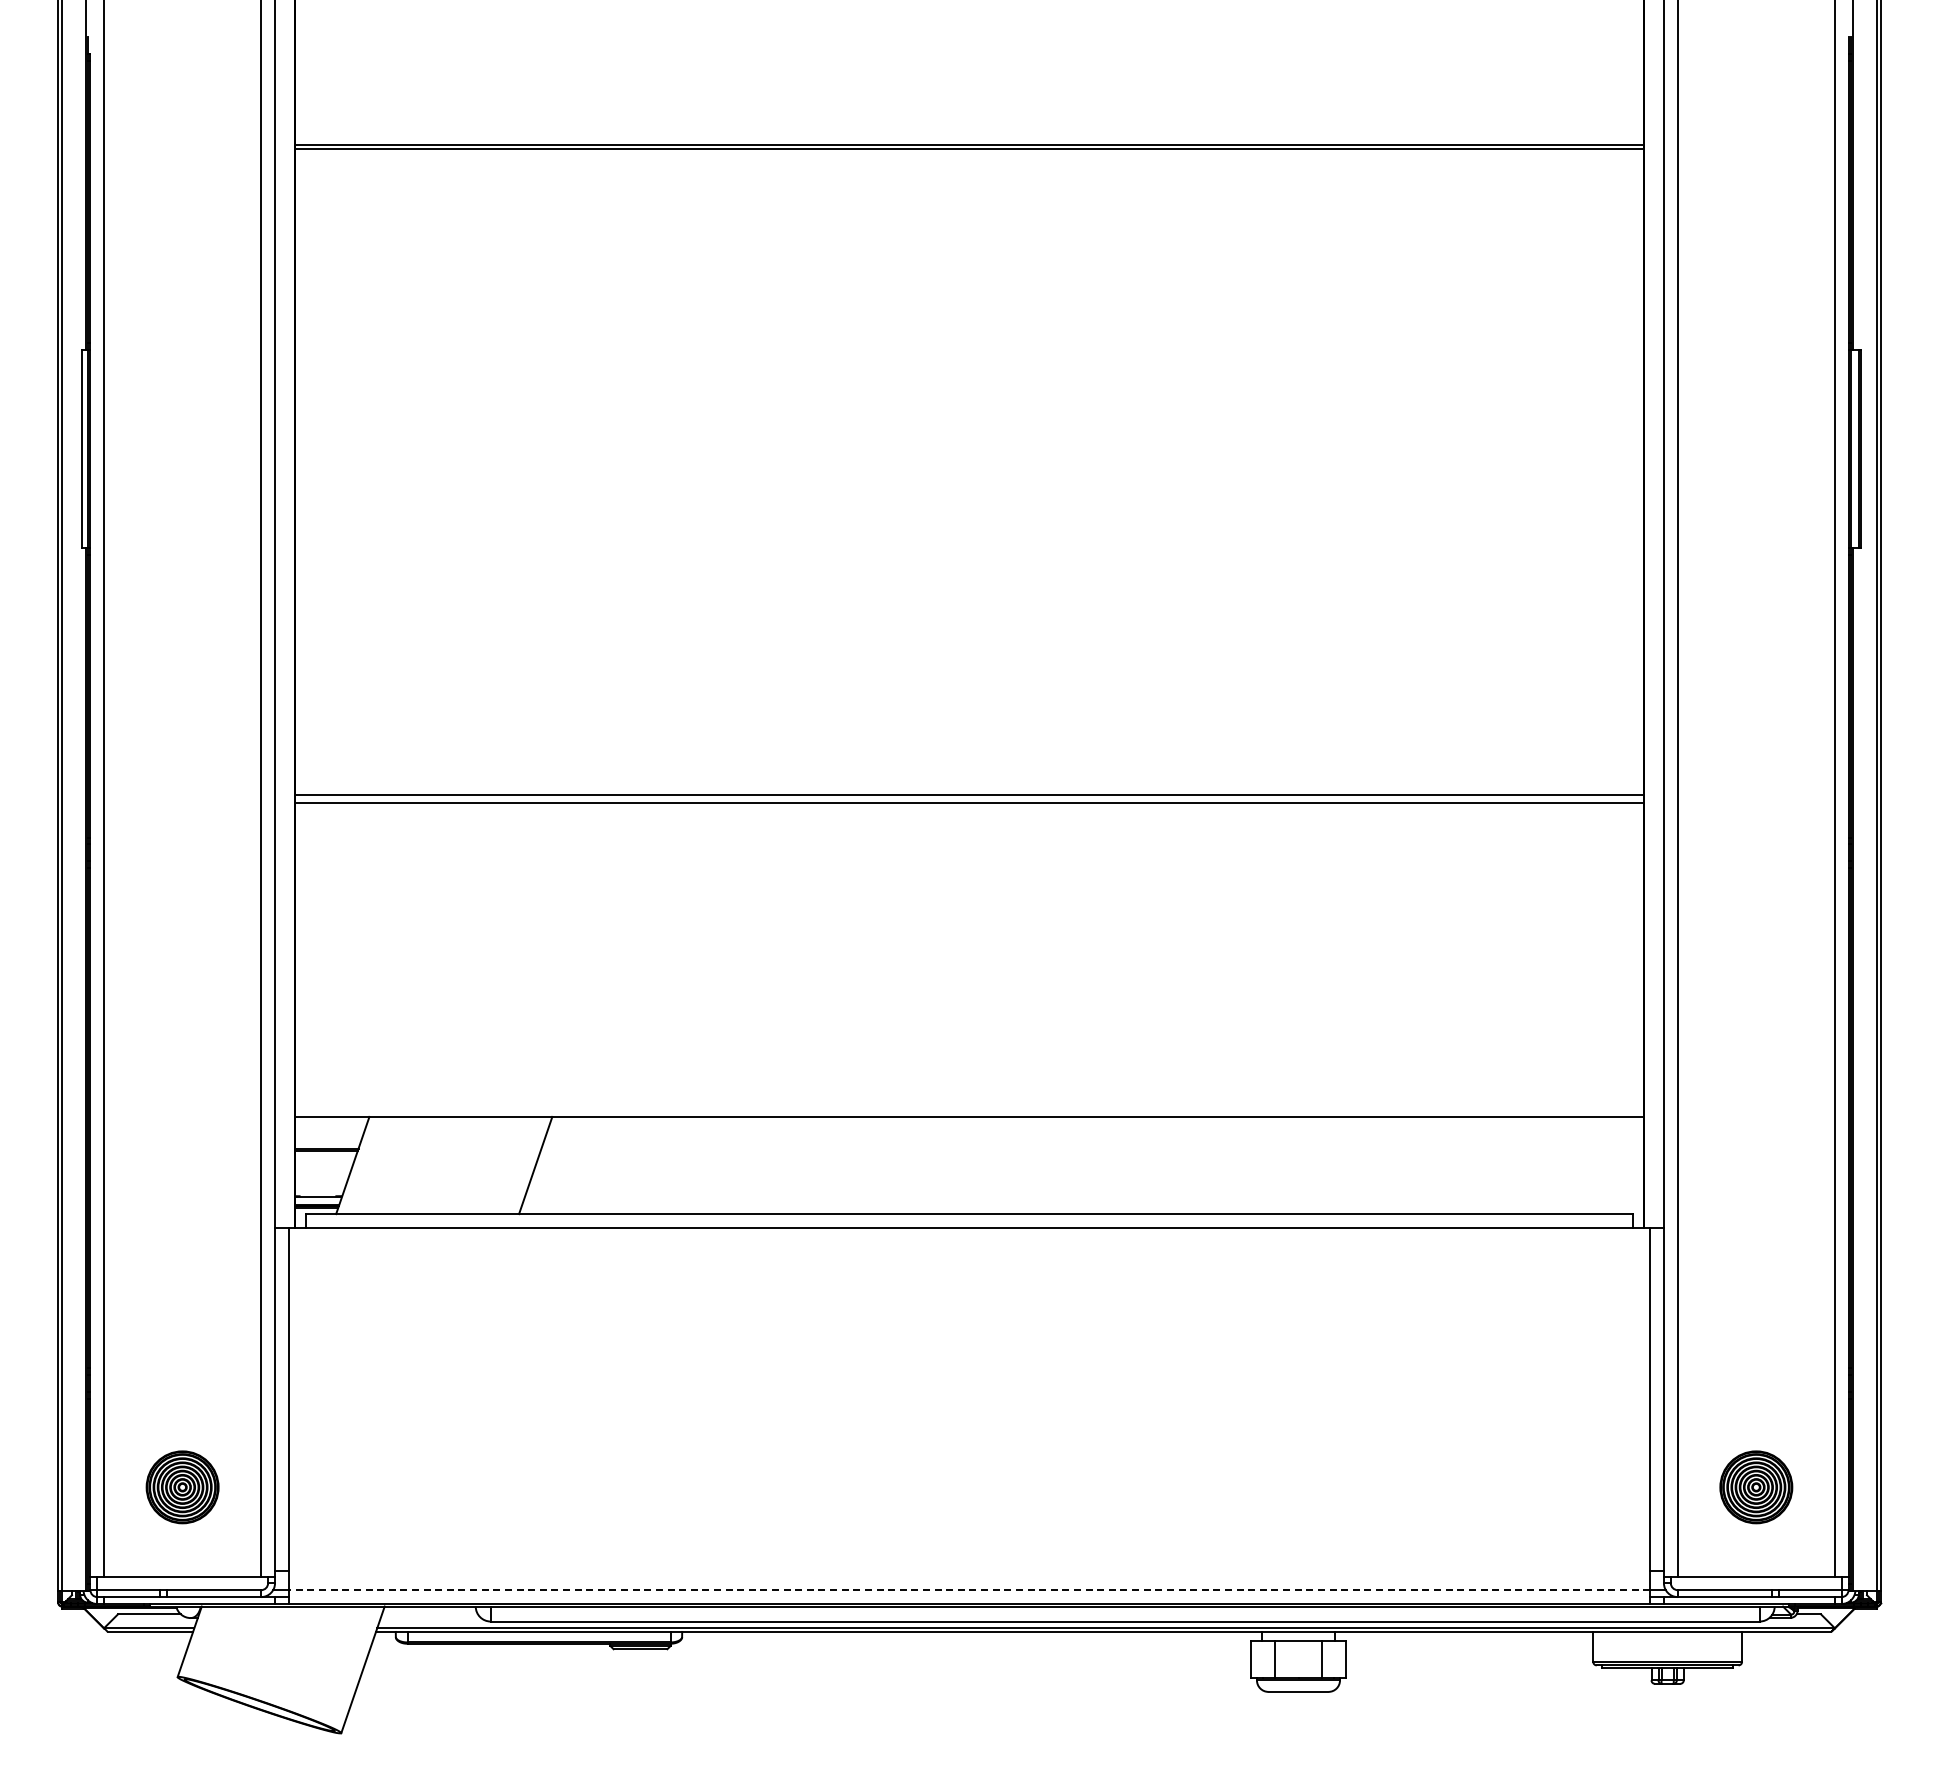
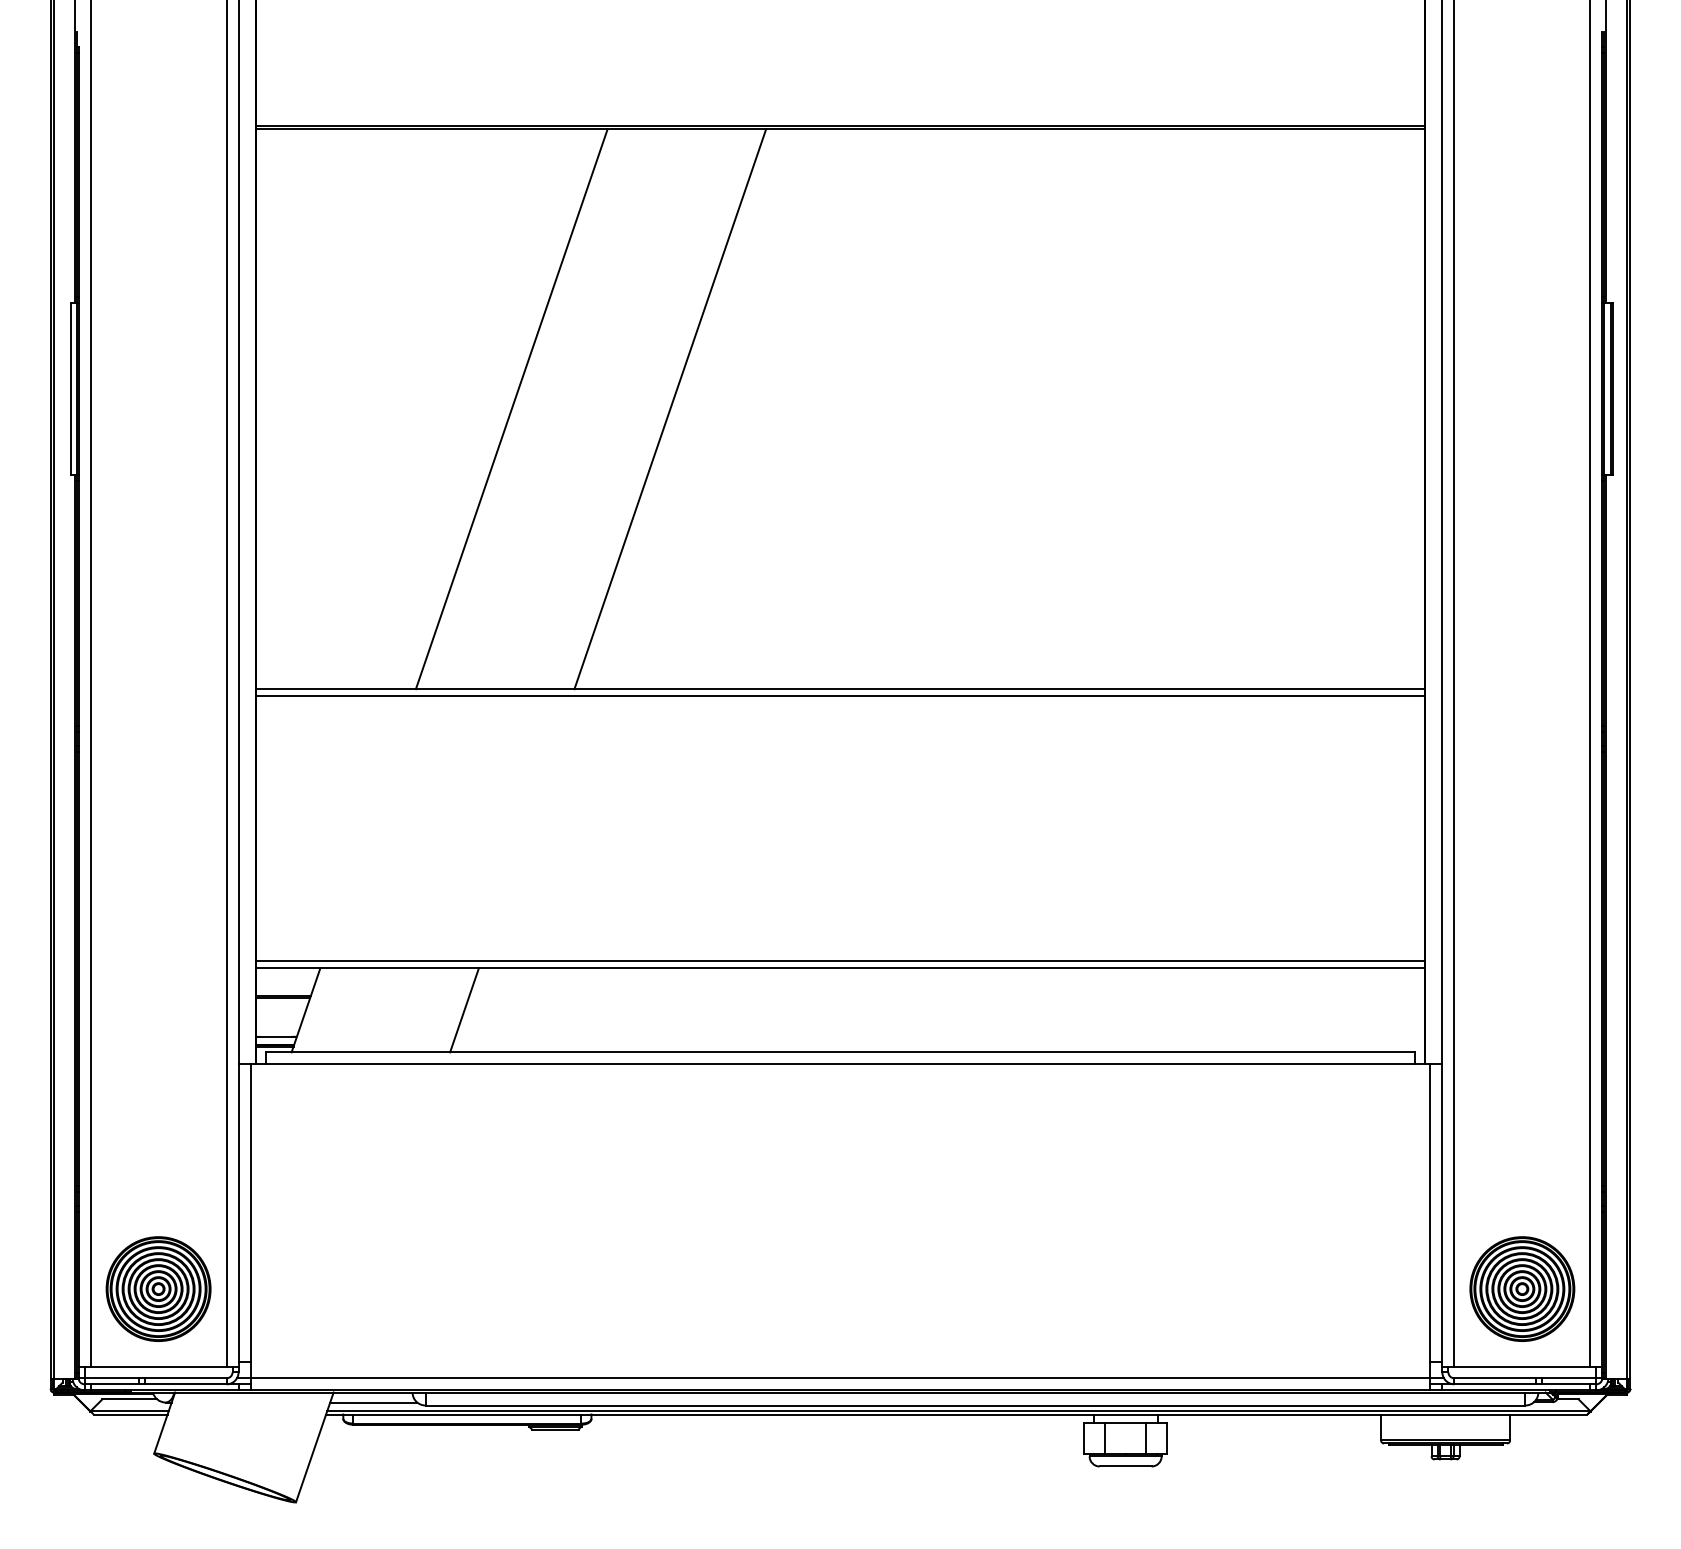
line: (589, 472) -> (511, 409), added
line: (772, 472) -> (669, 409), added
line: (969, 1108) -> (840, 960), added
part: (182, 1487) -> (158, 1289), size x1.67
part: (1756, 1487) -> (1522, 1289), size x1.67
line: (969, 1590) -> (840, 1378), dashed -> solid
line: (430, 1618) -> (373, 1402), added

